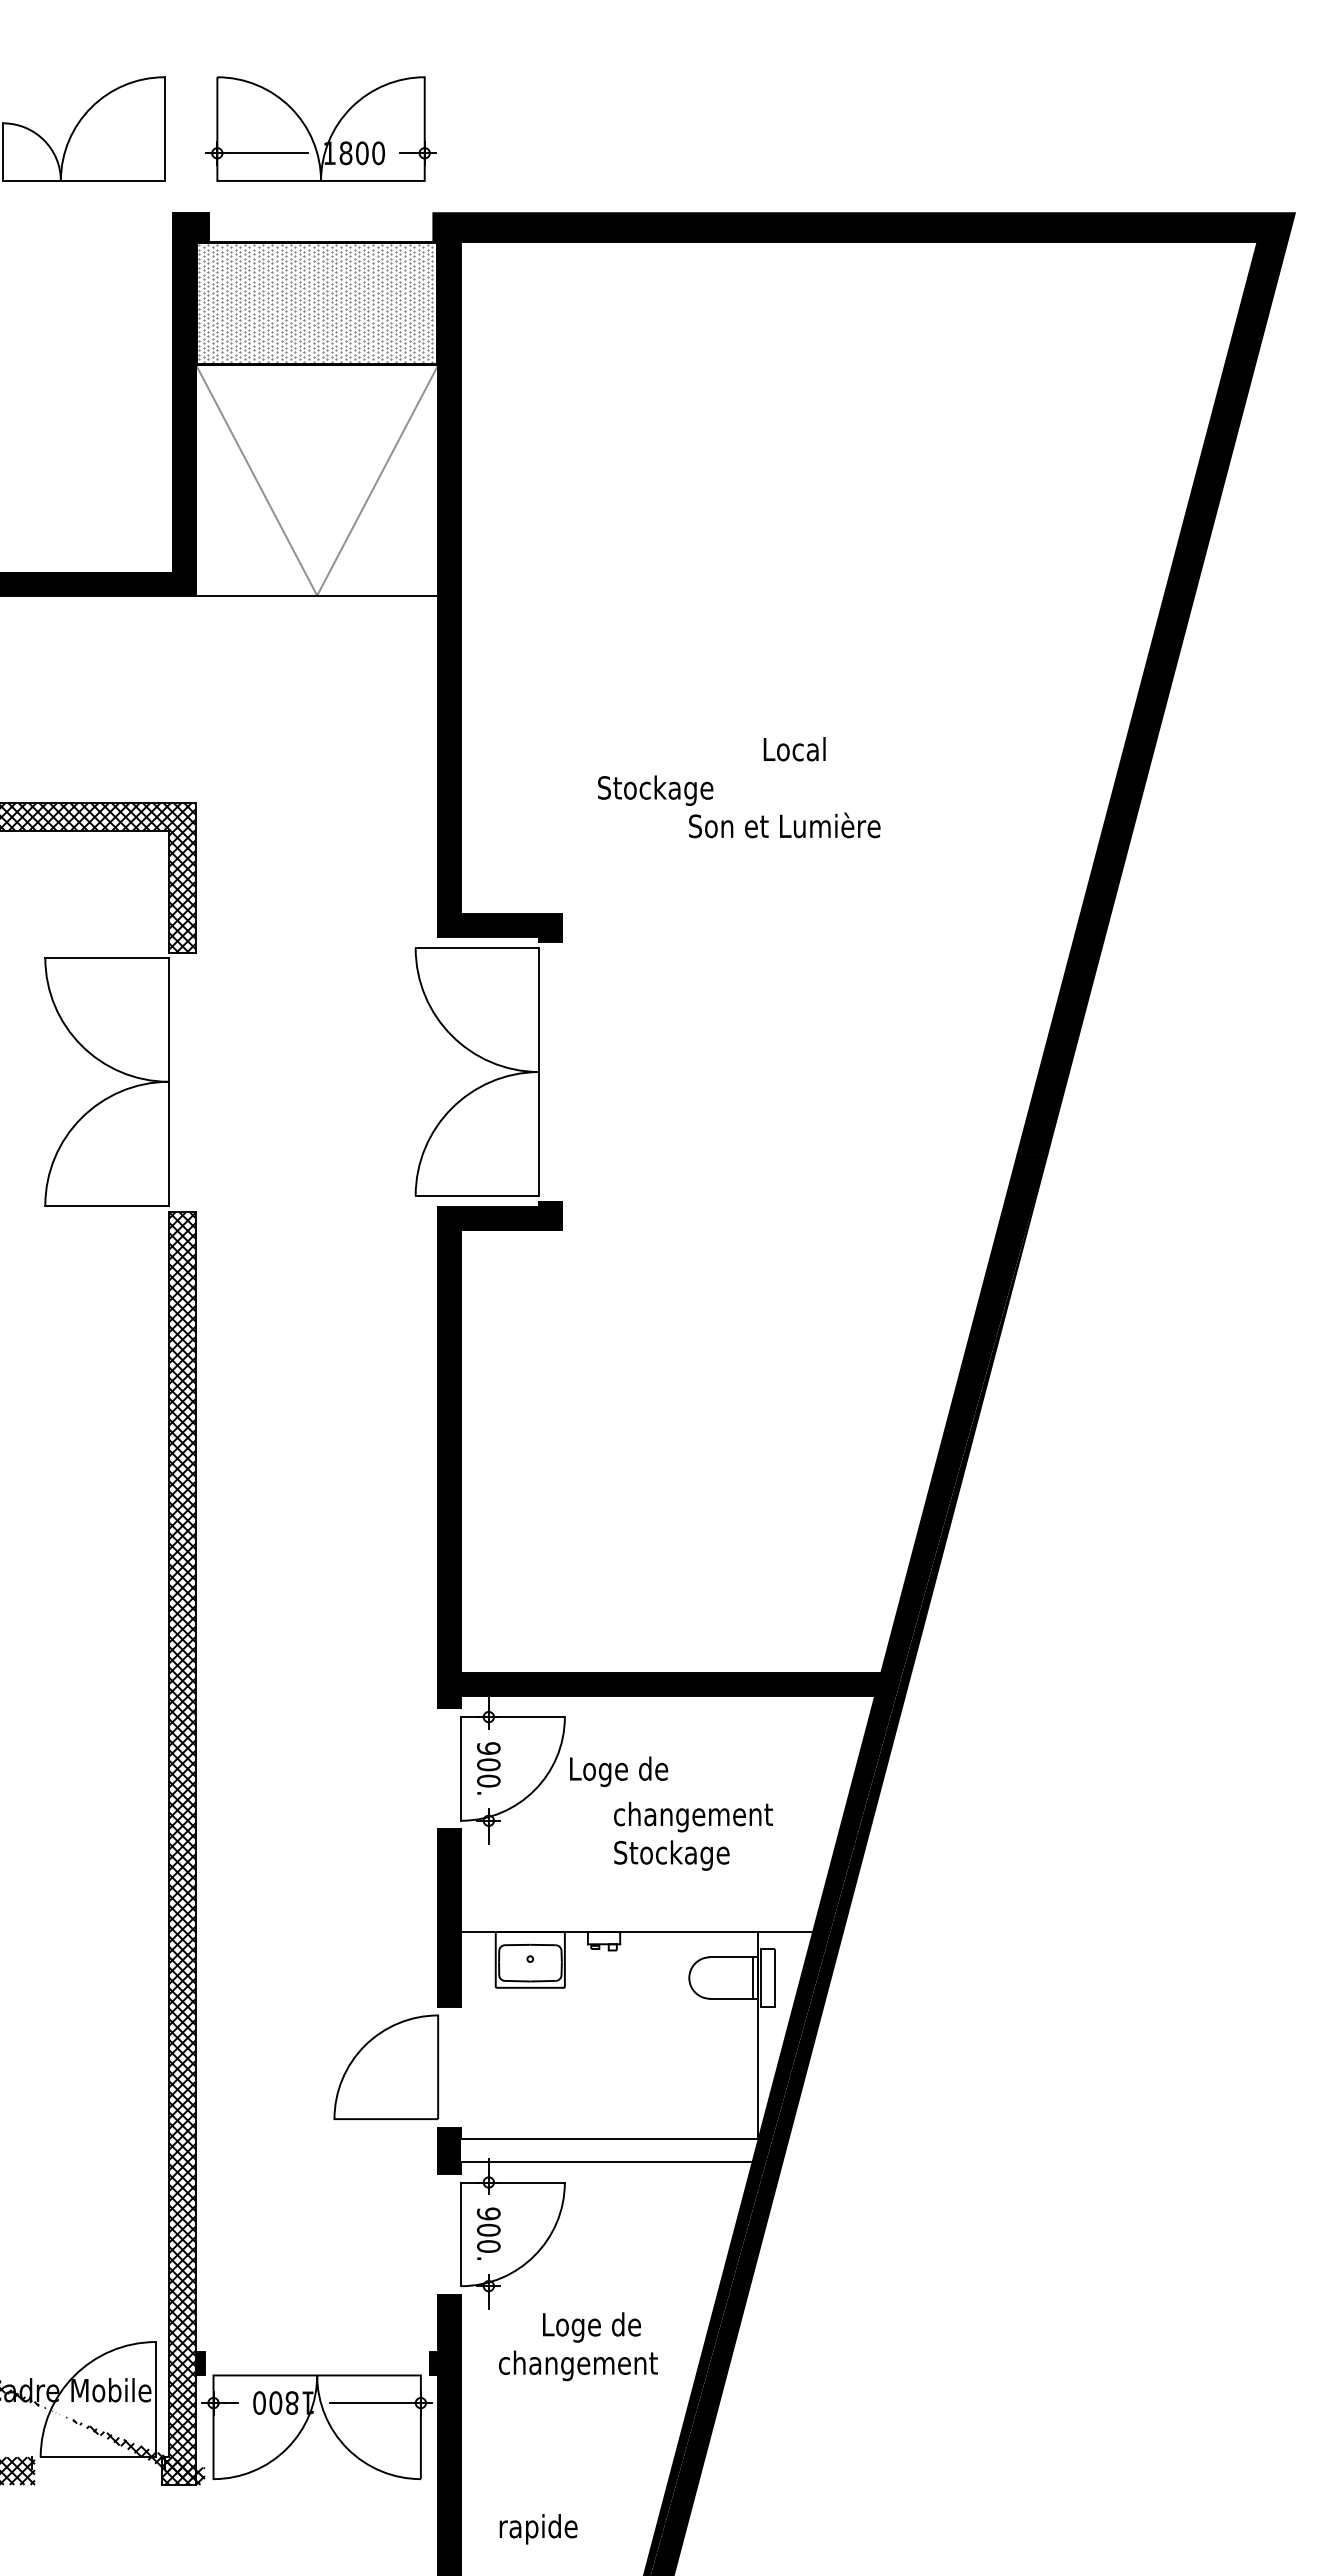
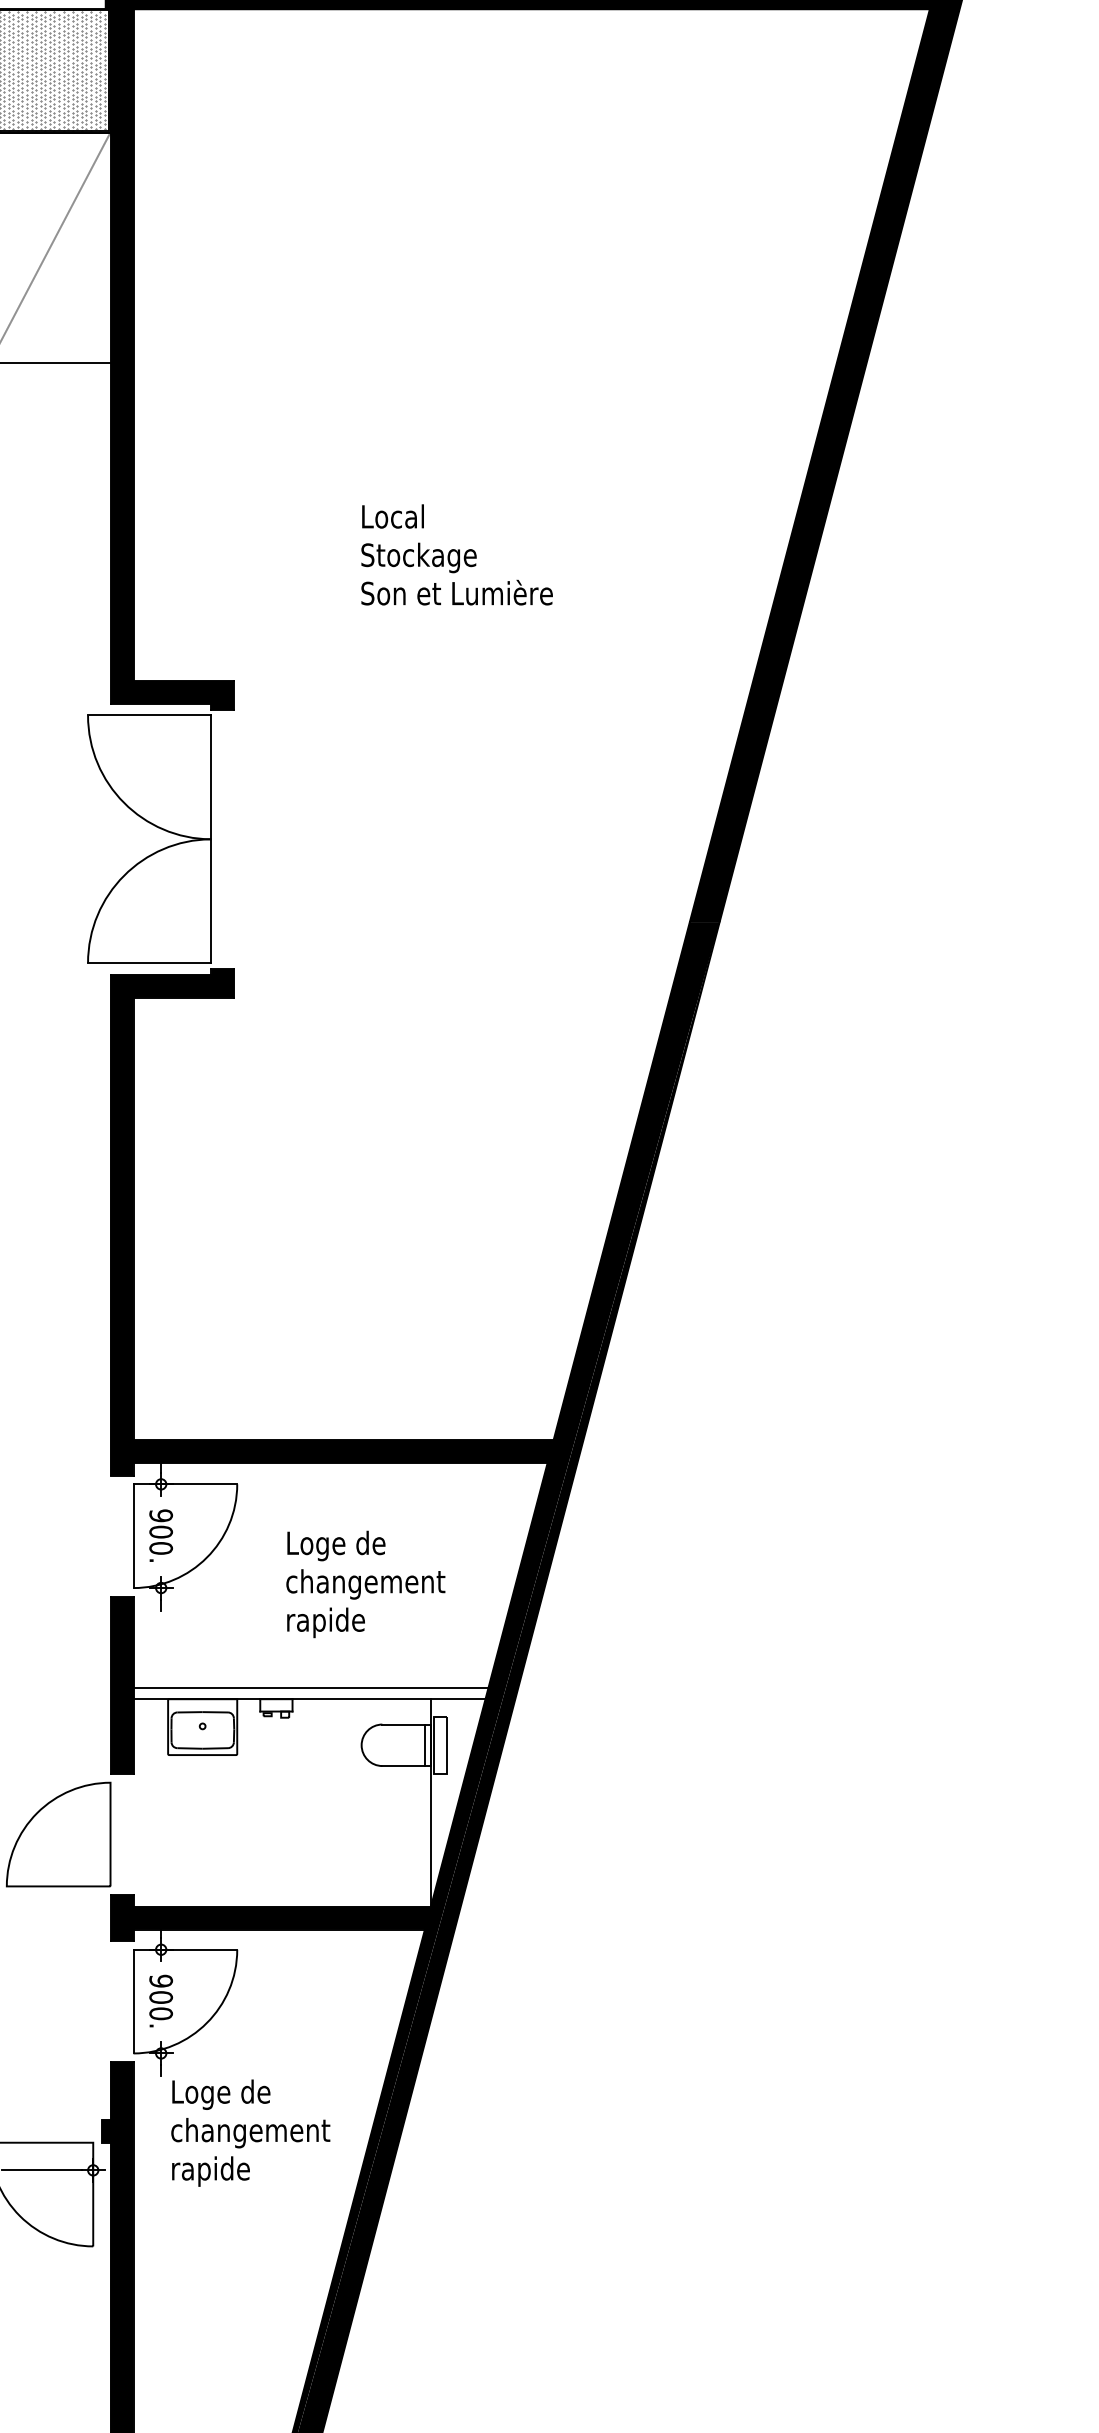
text: (794, 749) -> (392, 516), moved
text: (655, 790) -> (418, 557), moved
text: (619, 1771) -> (336, 1545), moved
text: (671, 1855) -> (343, 1622), Stockage -> rapide
line: (638, 1921) -> (310, 1688), added
fill: (609, 2150) -> (281, 1917), added
text: (592, 2327) -> (221, 2094), moved
text: (538, 2529) -> (210, 2171), moved

